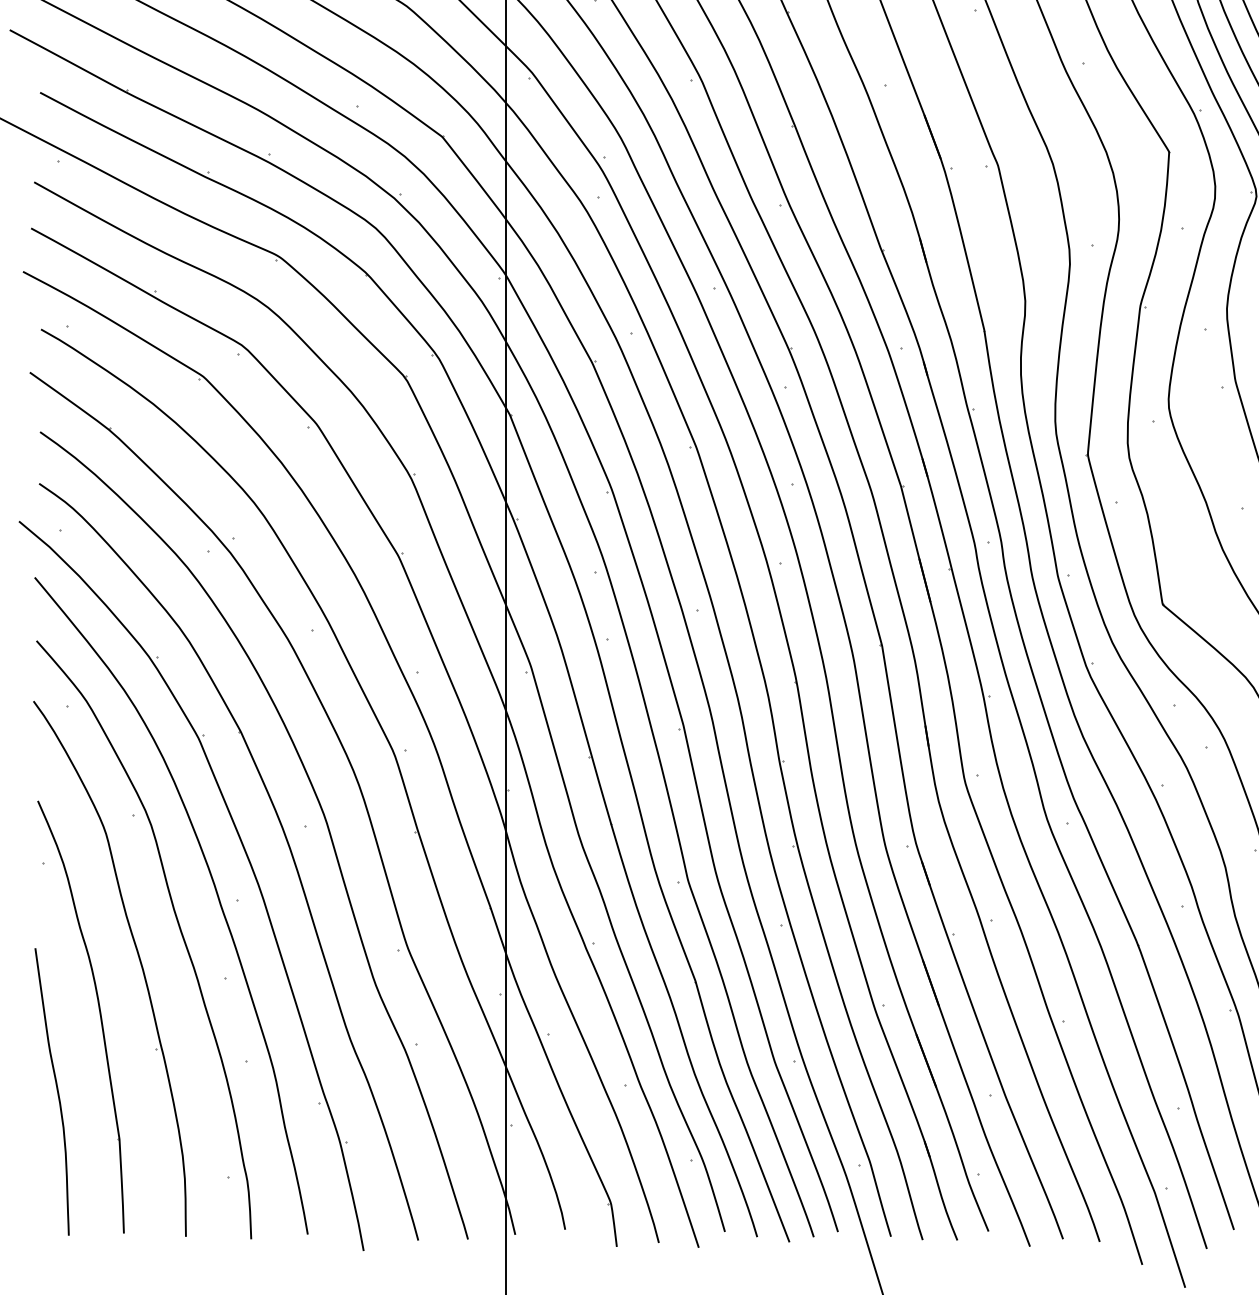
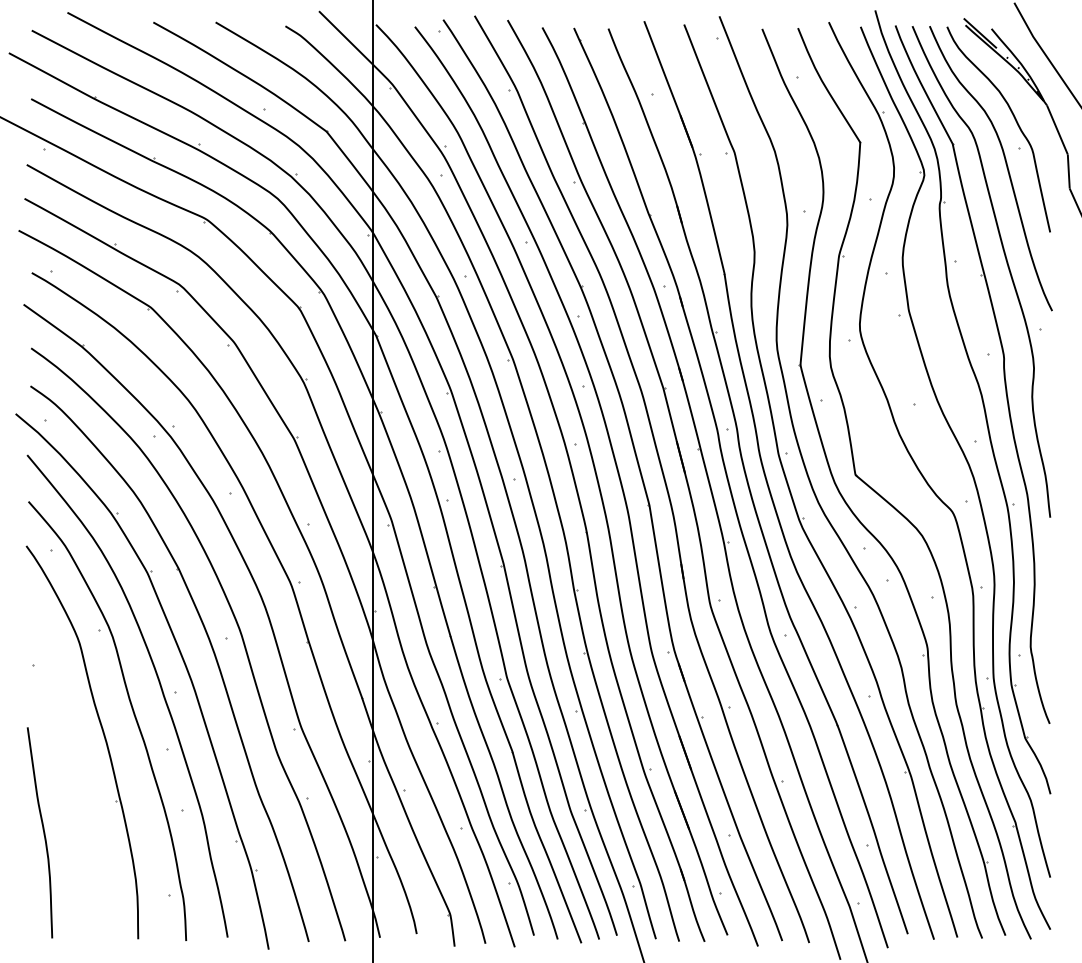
part: (99, 1016) -> (74, 777), removed

